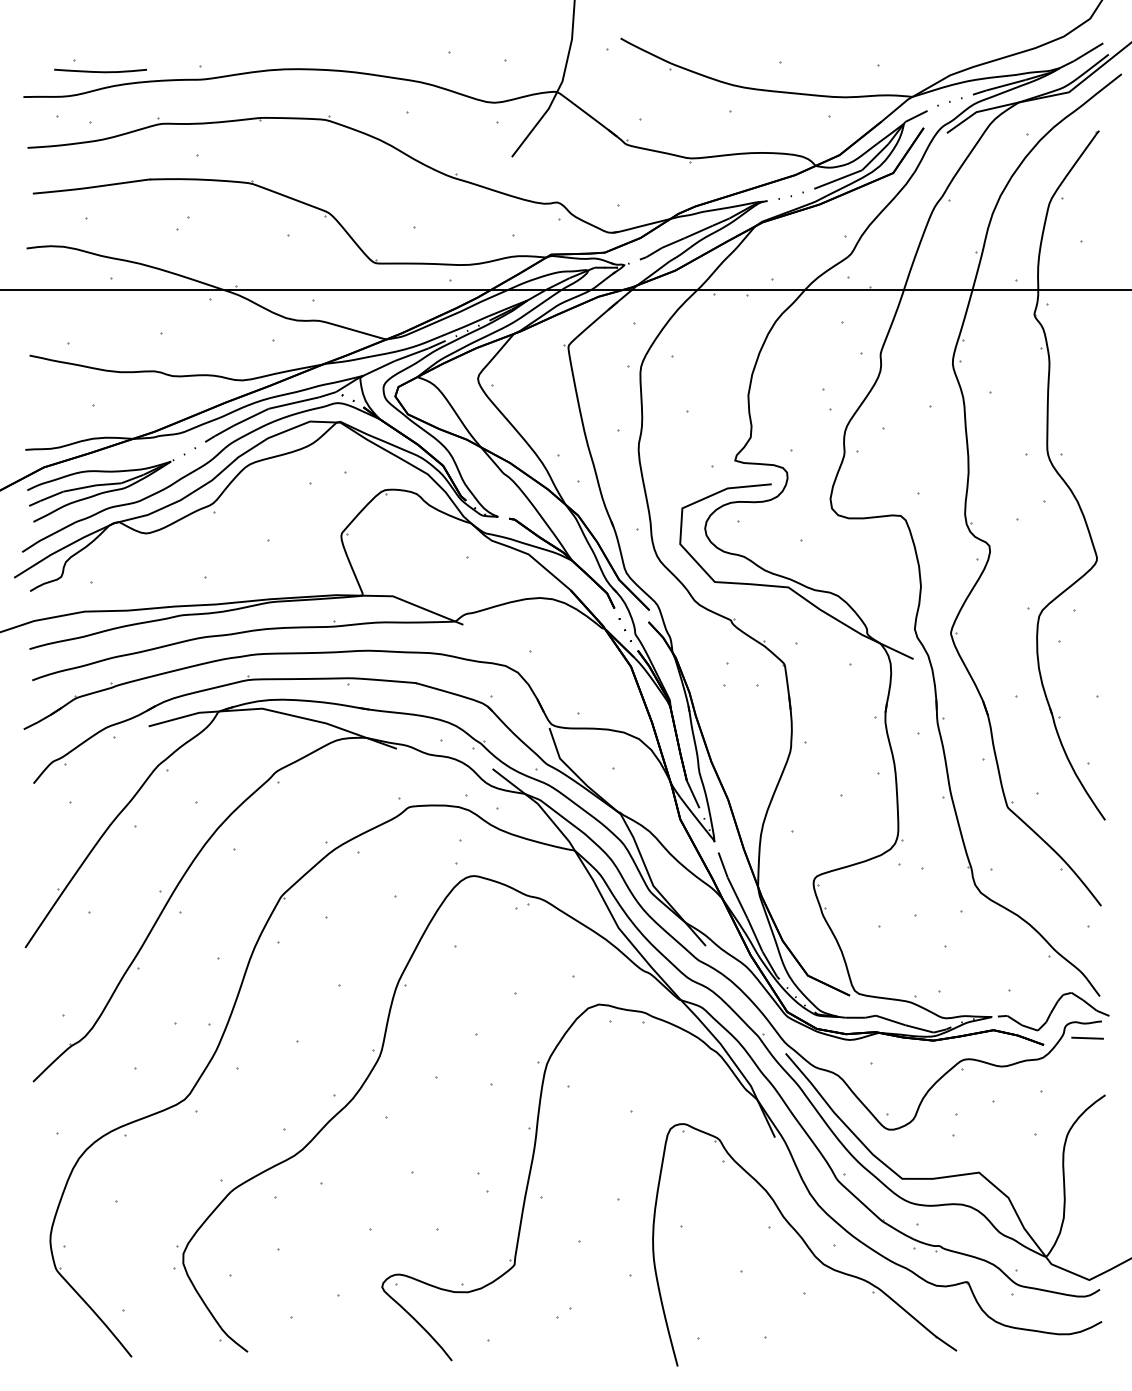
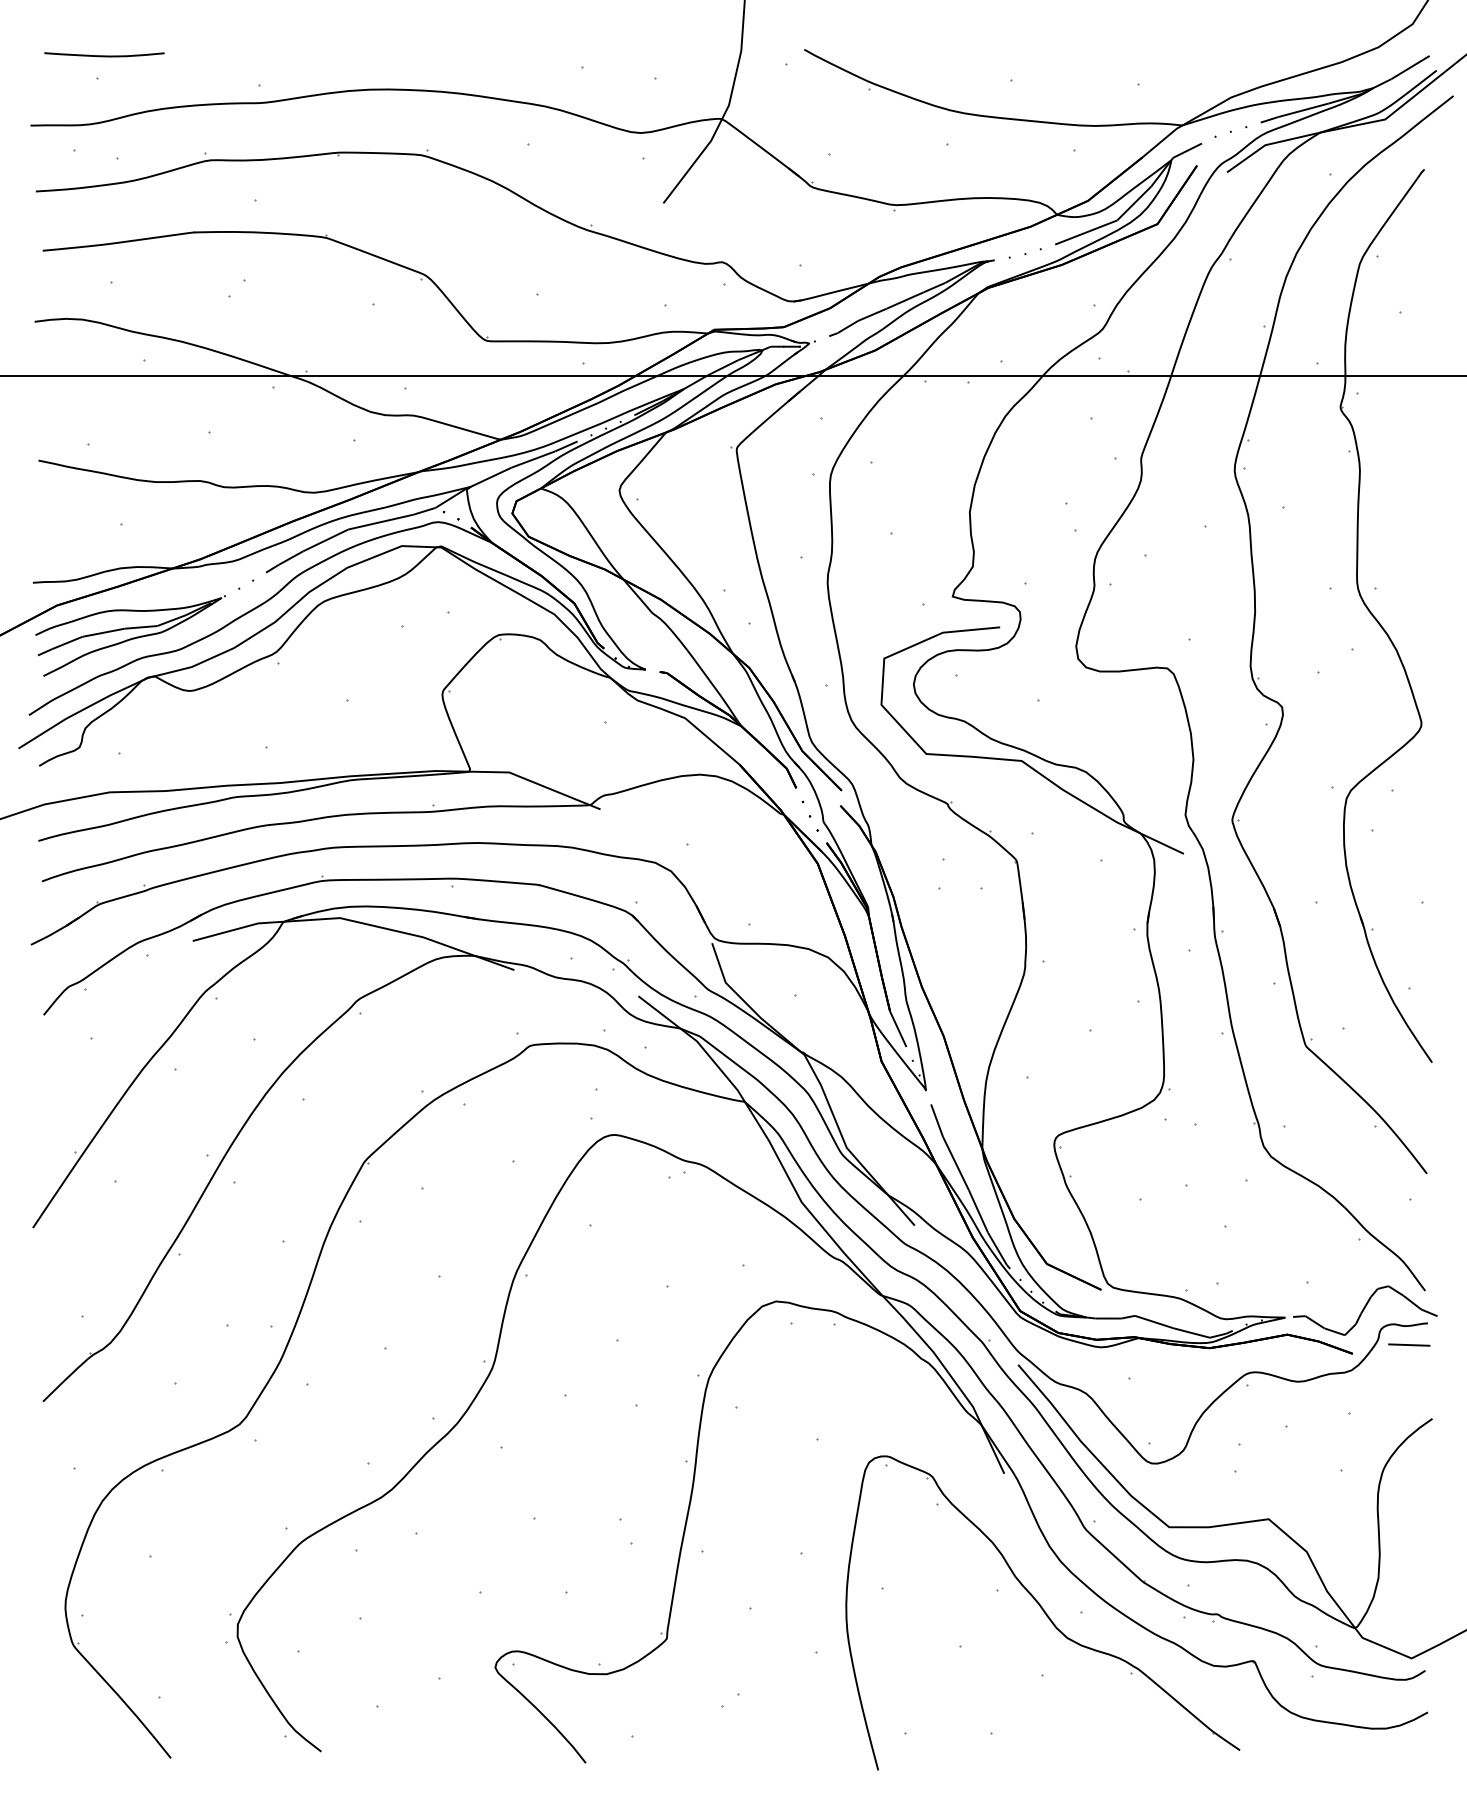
curve: (100, 71) -> (104, 55), moved

